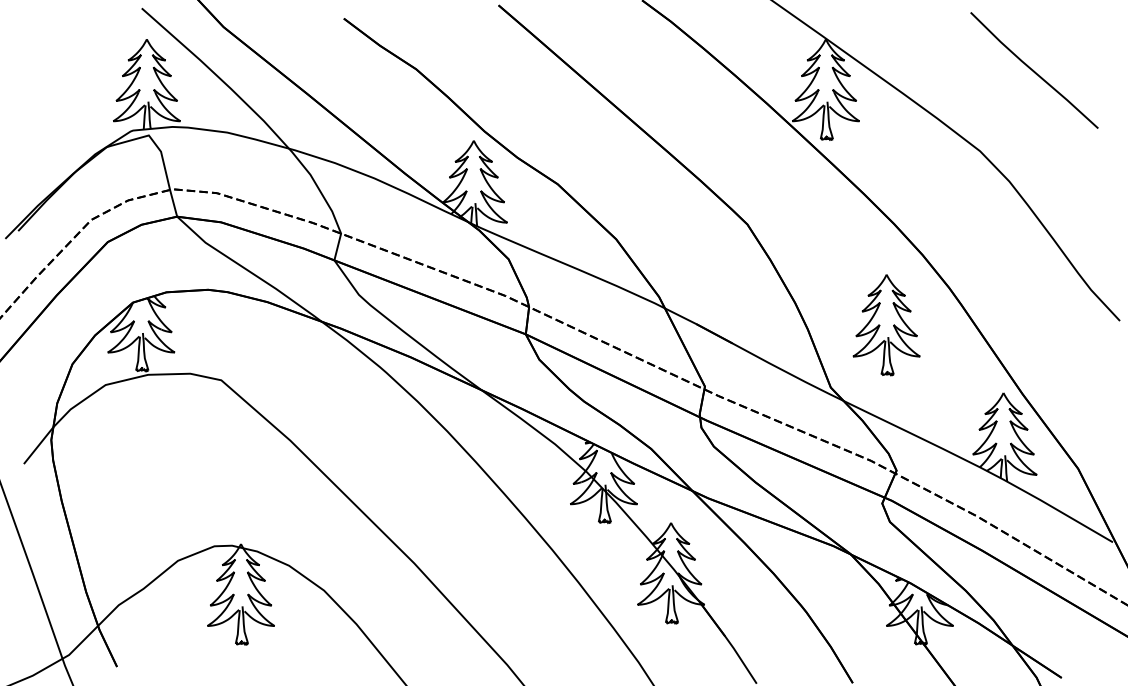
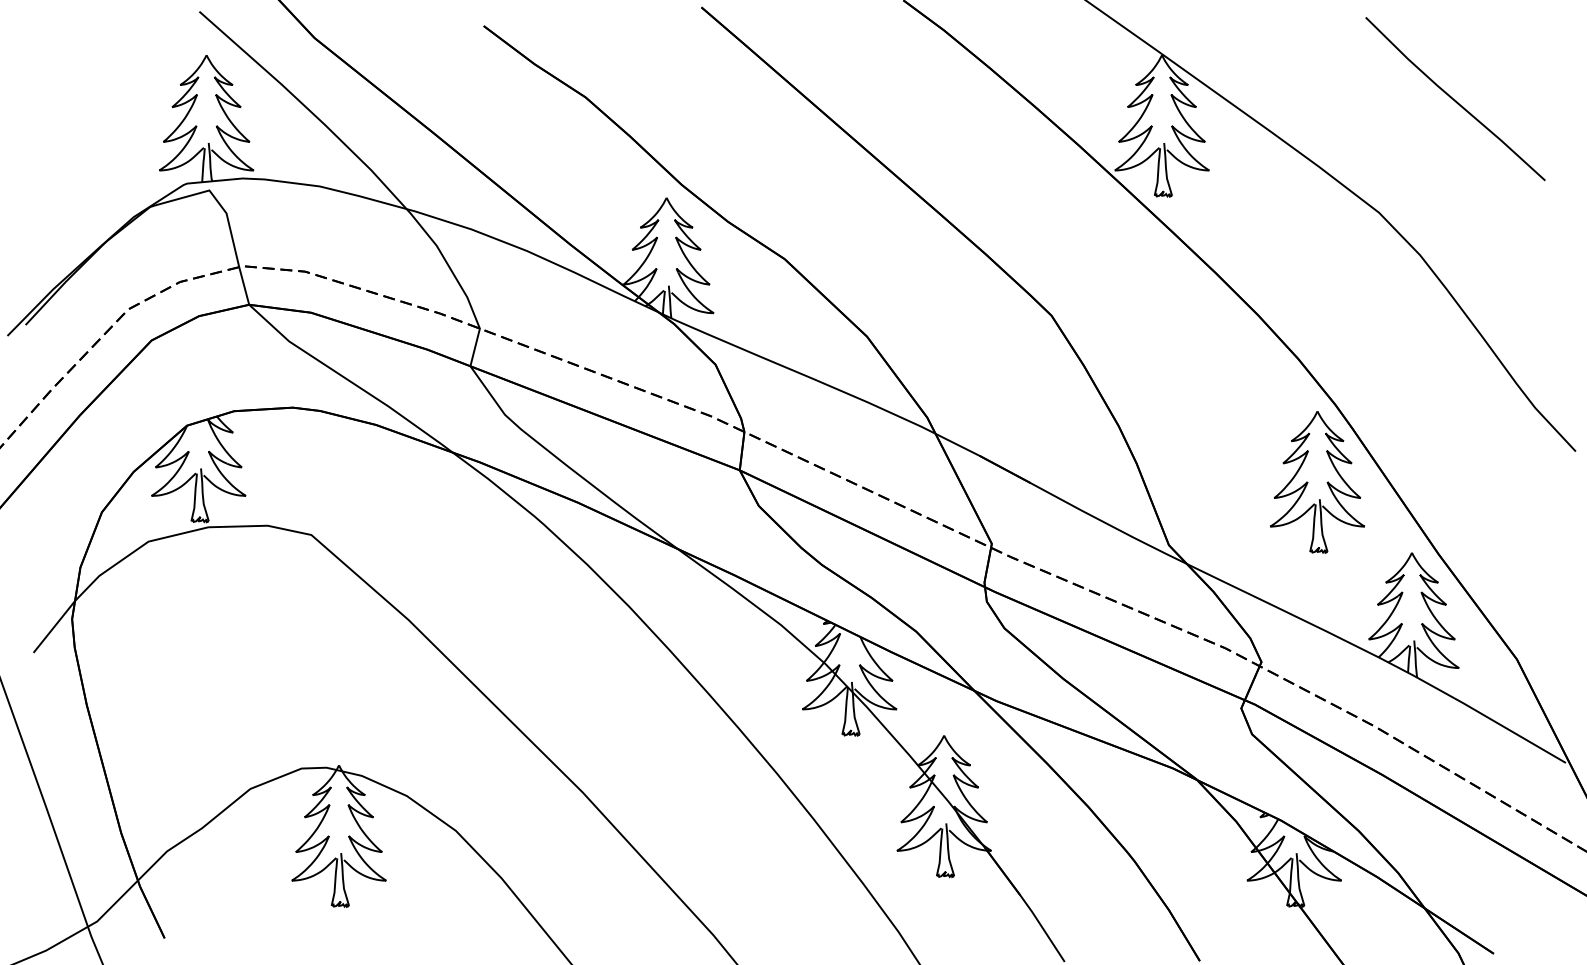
part: (886, 325) -> (1317, 482), moved

